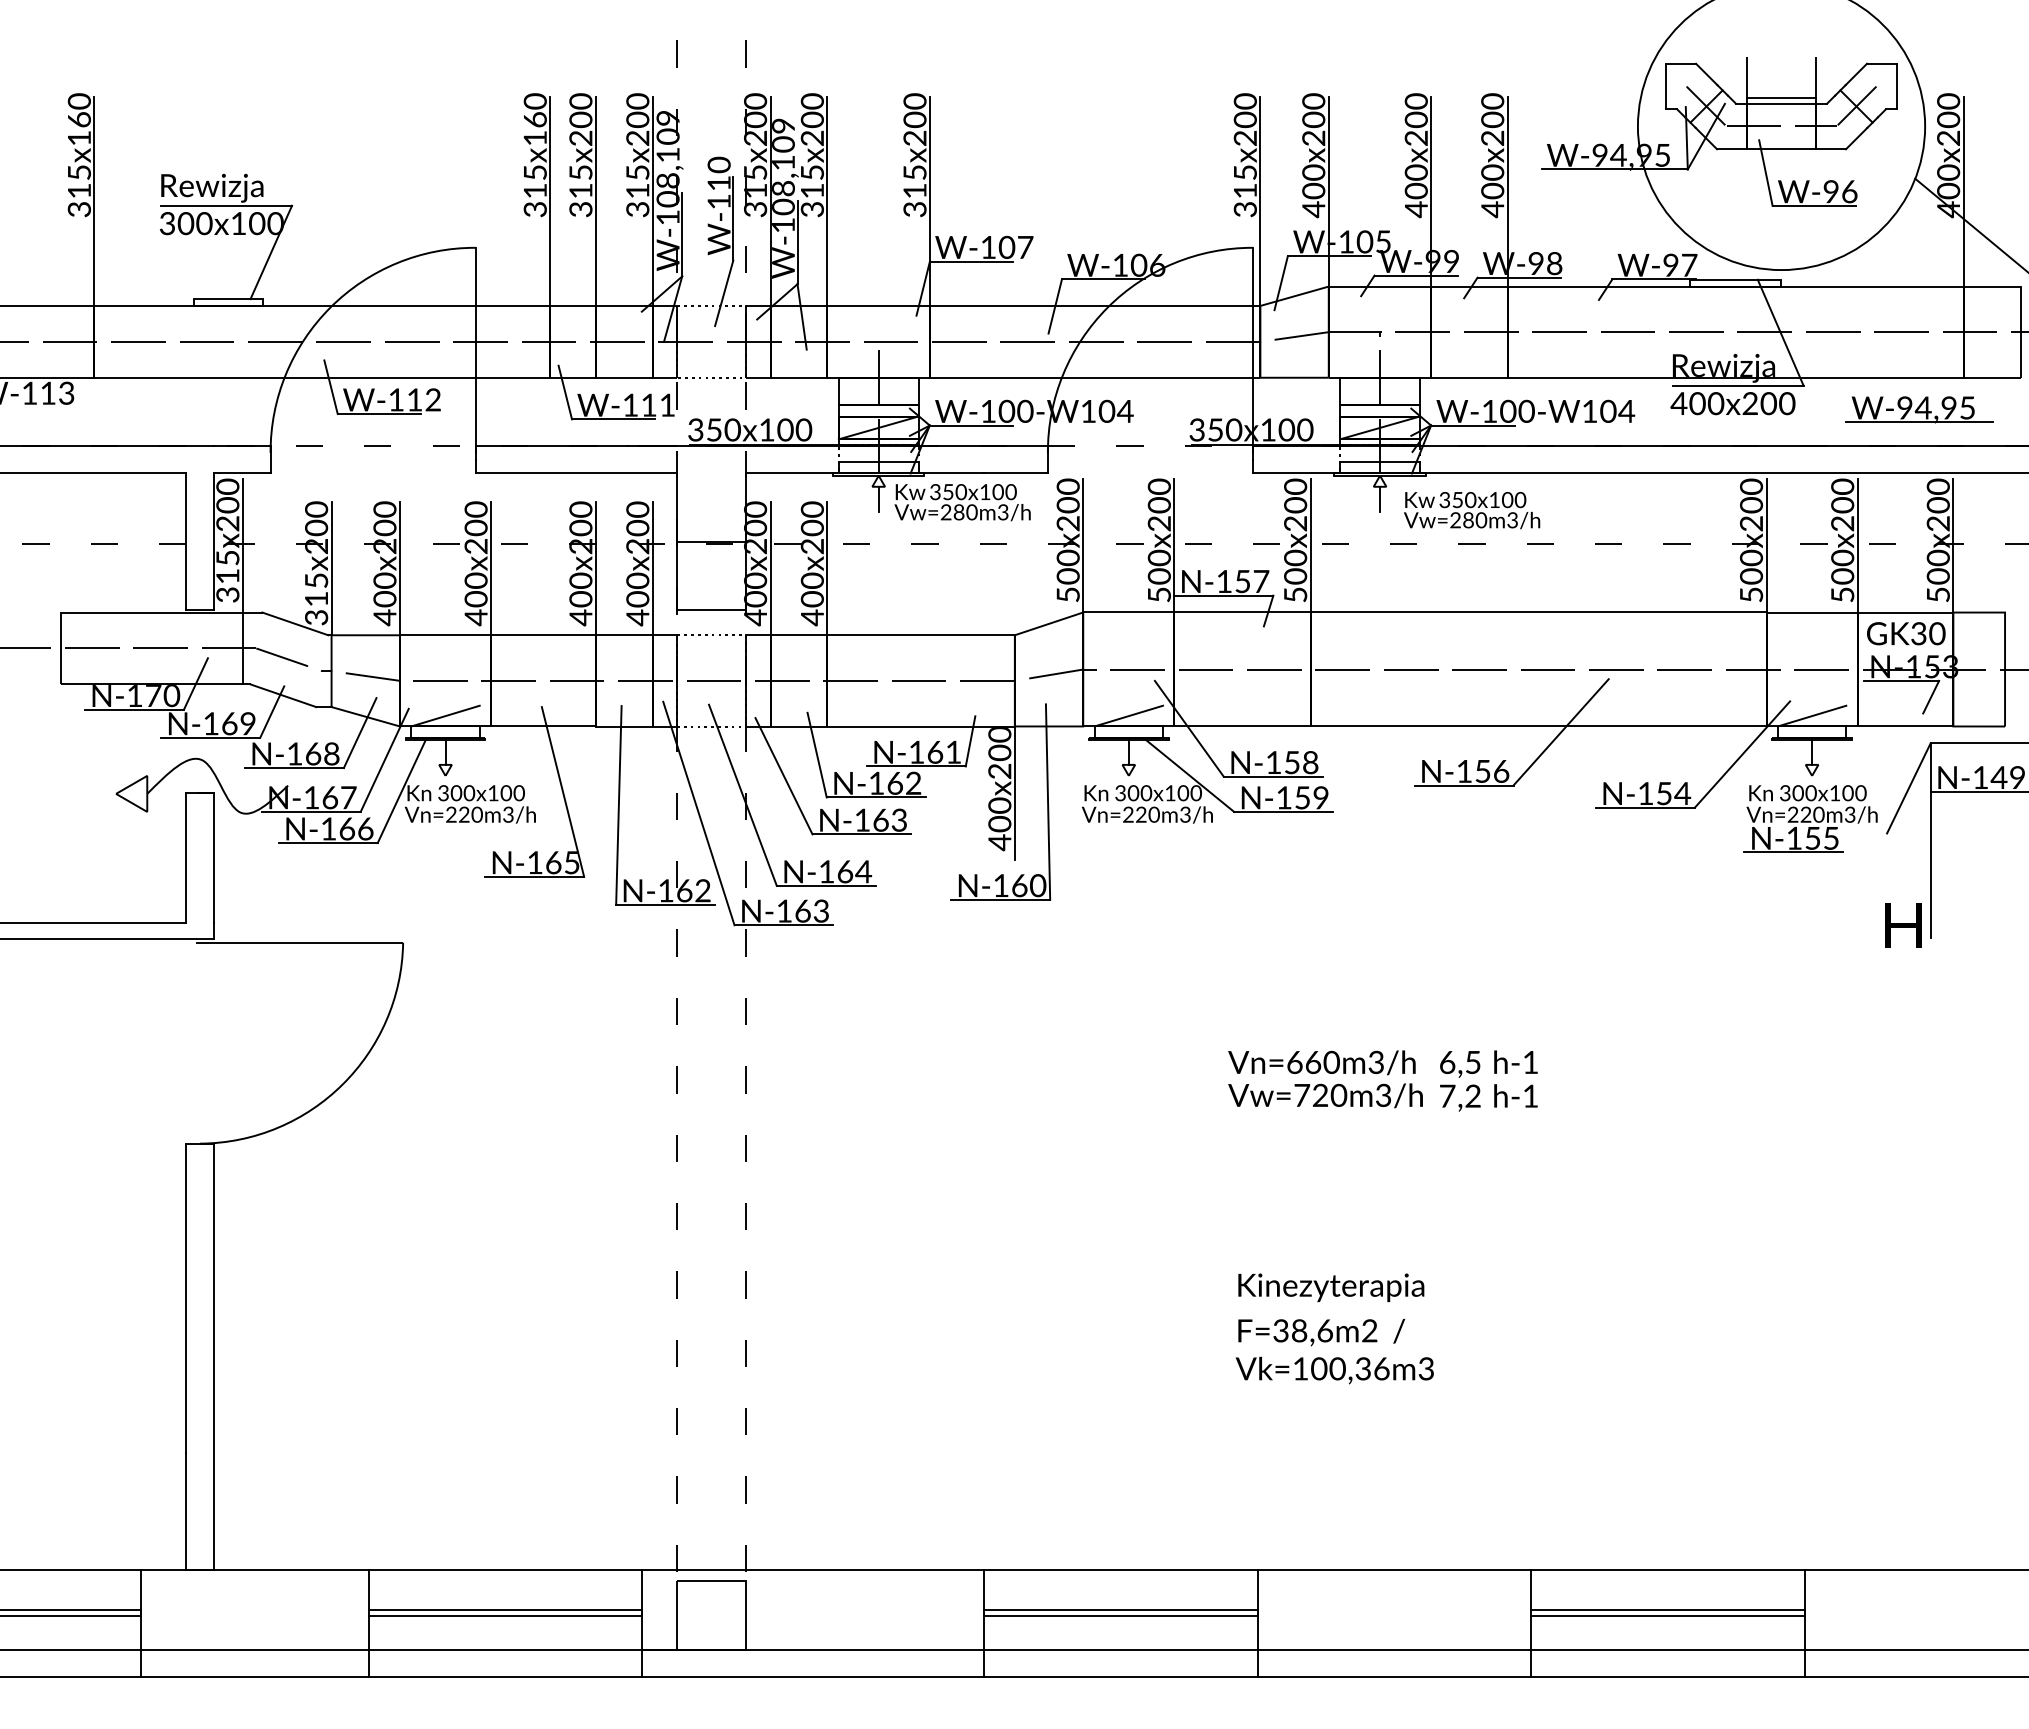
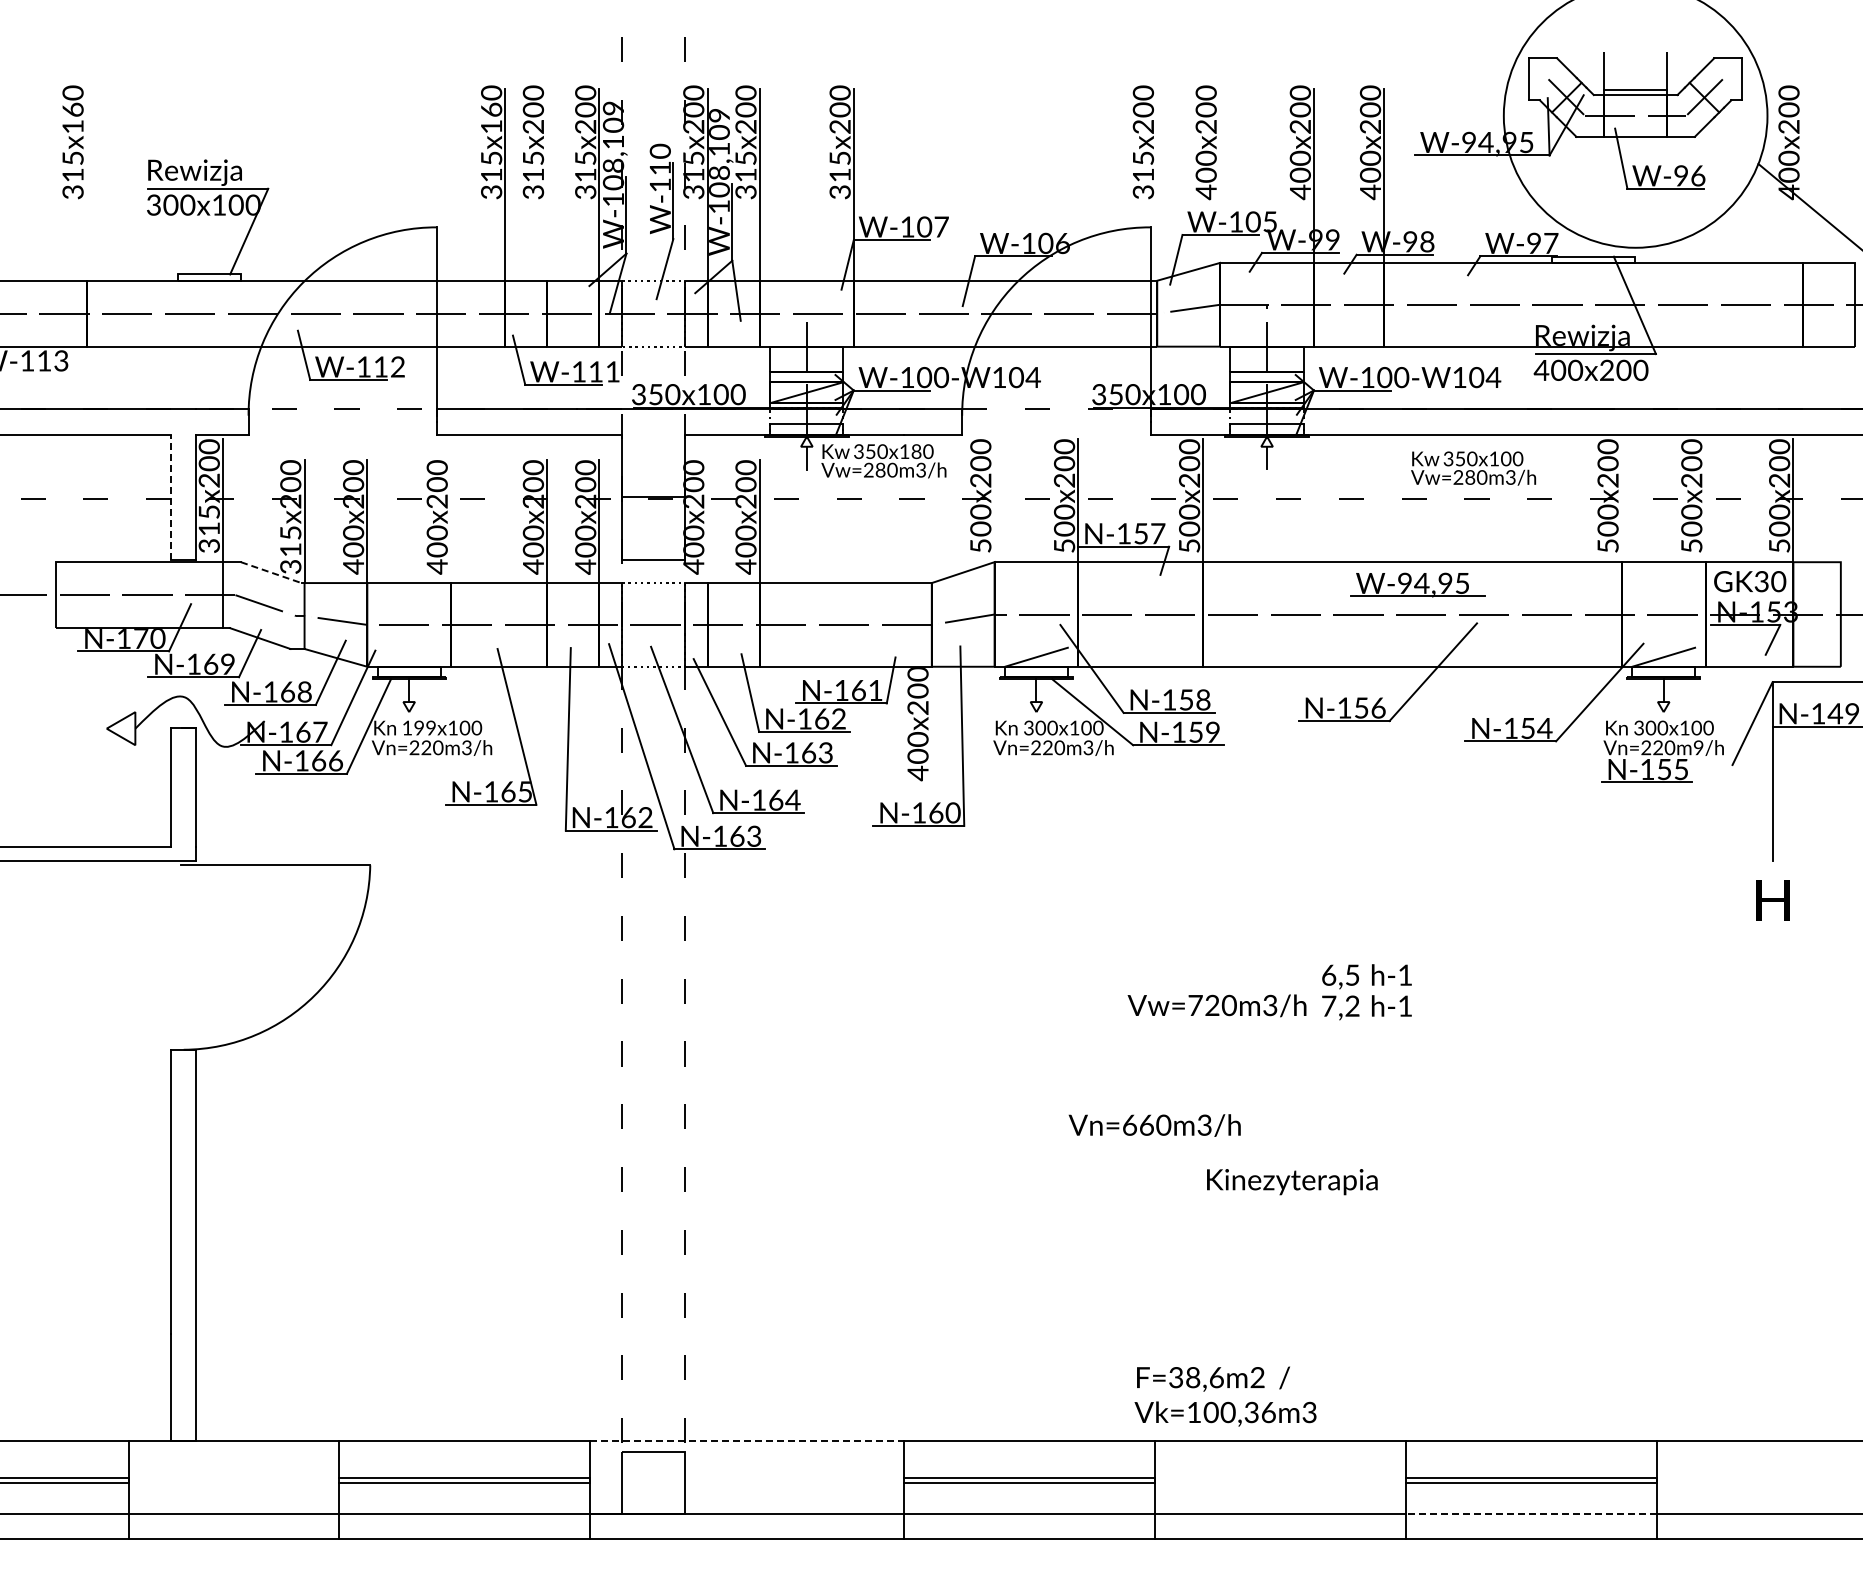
line: (1329, 191) -> (1220, 175), removed
line: (1963, 191) -> (1802, 175), removed
line: (94, 201) -> (86, 184), removed
line: (596, 201) -> (547, 184), removed
line: (1260, 201) -> (1157, 184), removed
part: (1918, 409) -> (1417, 584), moved
text: (998, 491) -> (916, 451), 350x100 -> 350x180
text: (1472, 510) -> (1473, 468), moved
line: (186, 542) -> (171, 497), solid -> dashed
line: (1083, 545) -> (994, 500), removed
line: (1766, 545) -> (1621, 500), removed
line: (1857, 545) -> (1705, 500), removed
line: (491, 568) -> (451, 521), removed
line: (770, 568) -> (707, 521), removed
line: (295, 623) -> (271, 572), solid -> dashed
line: (444, 715) -> (408, 656), removed
text: (456, 792) -> (419, 727), 300x100 -> 199x100
line: (1014, 792) -> (931, 727), removed
text: (1849, 815) -> (1698, 748), Vn=220m3/h -> Vn=220m9/h
text: (1903, 925) -> (1772, 900), moved
text: (1321, 1062) -> (1154, 1125), moved
text: (1331, 1288) -> (1292, 1182), moved
text: (1334, 1351) -> (1225, 1396), moved
line: (812, 1570) -> (746, 1441), solid -> dashed
line: (1668, 1649) -> (1531, 1514), solid -> dashed

